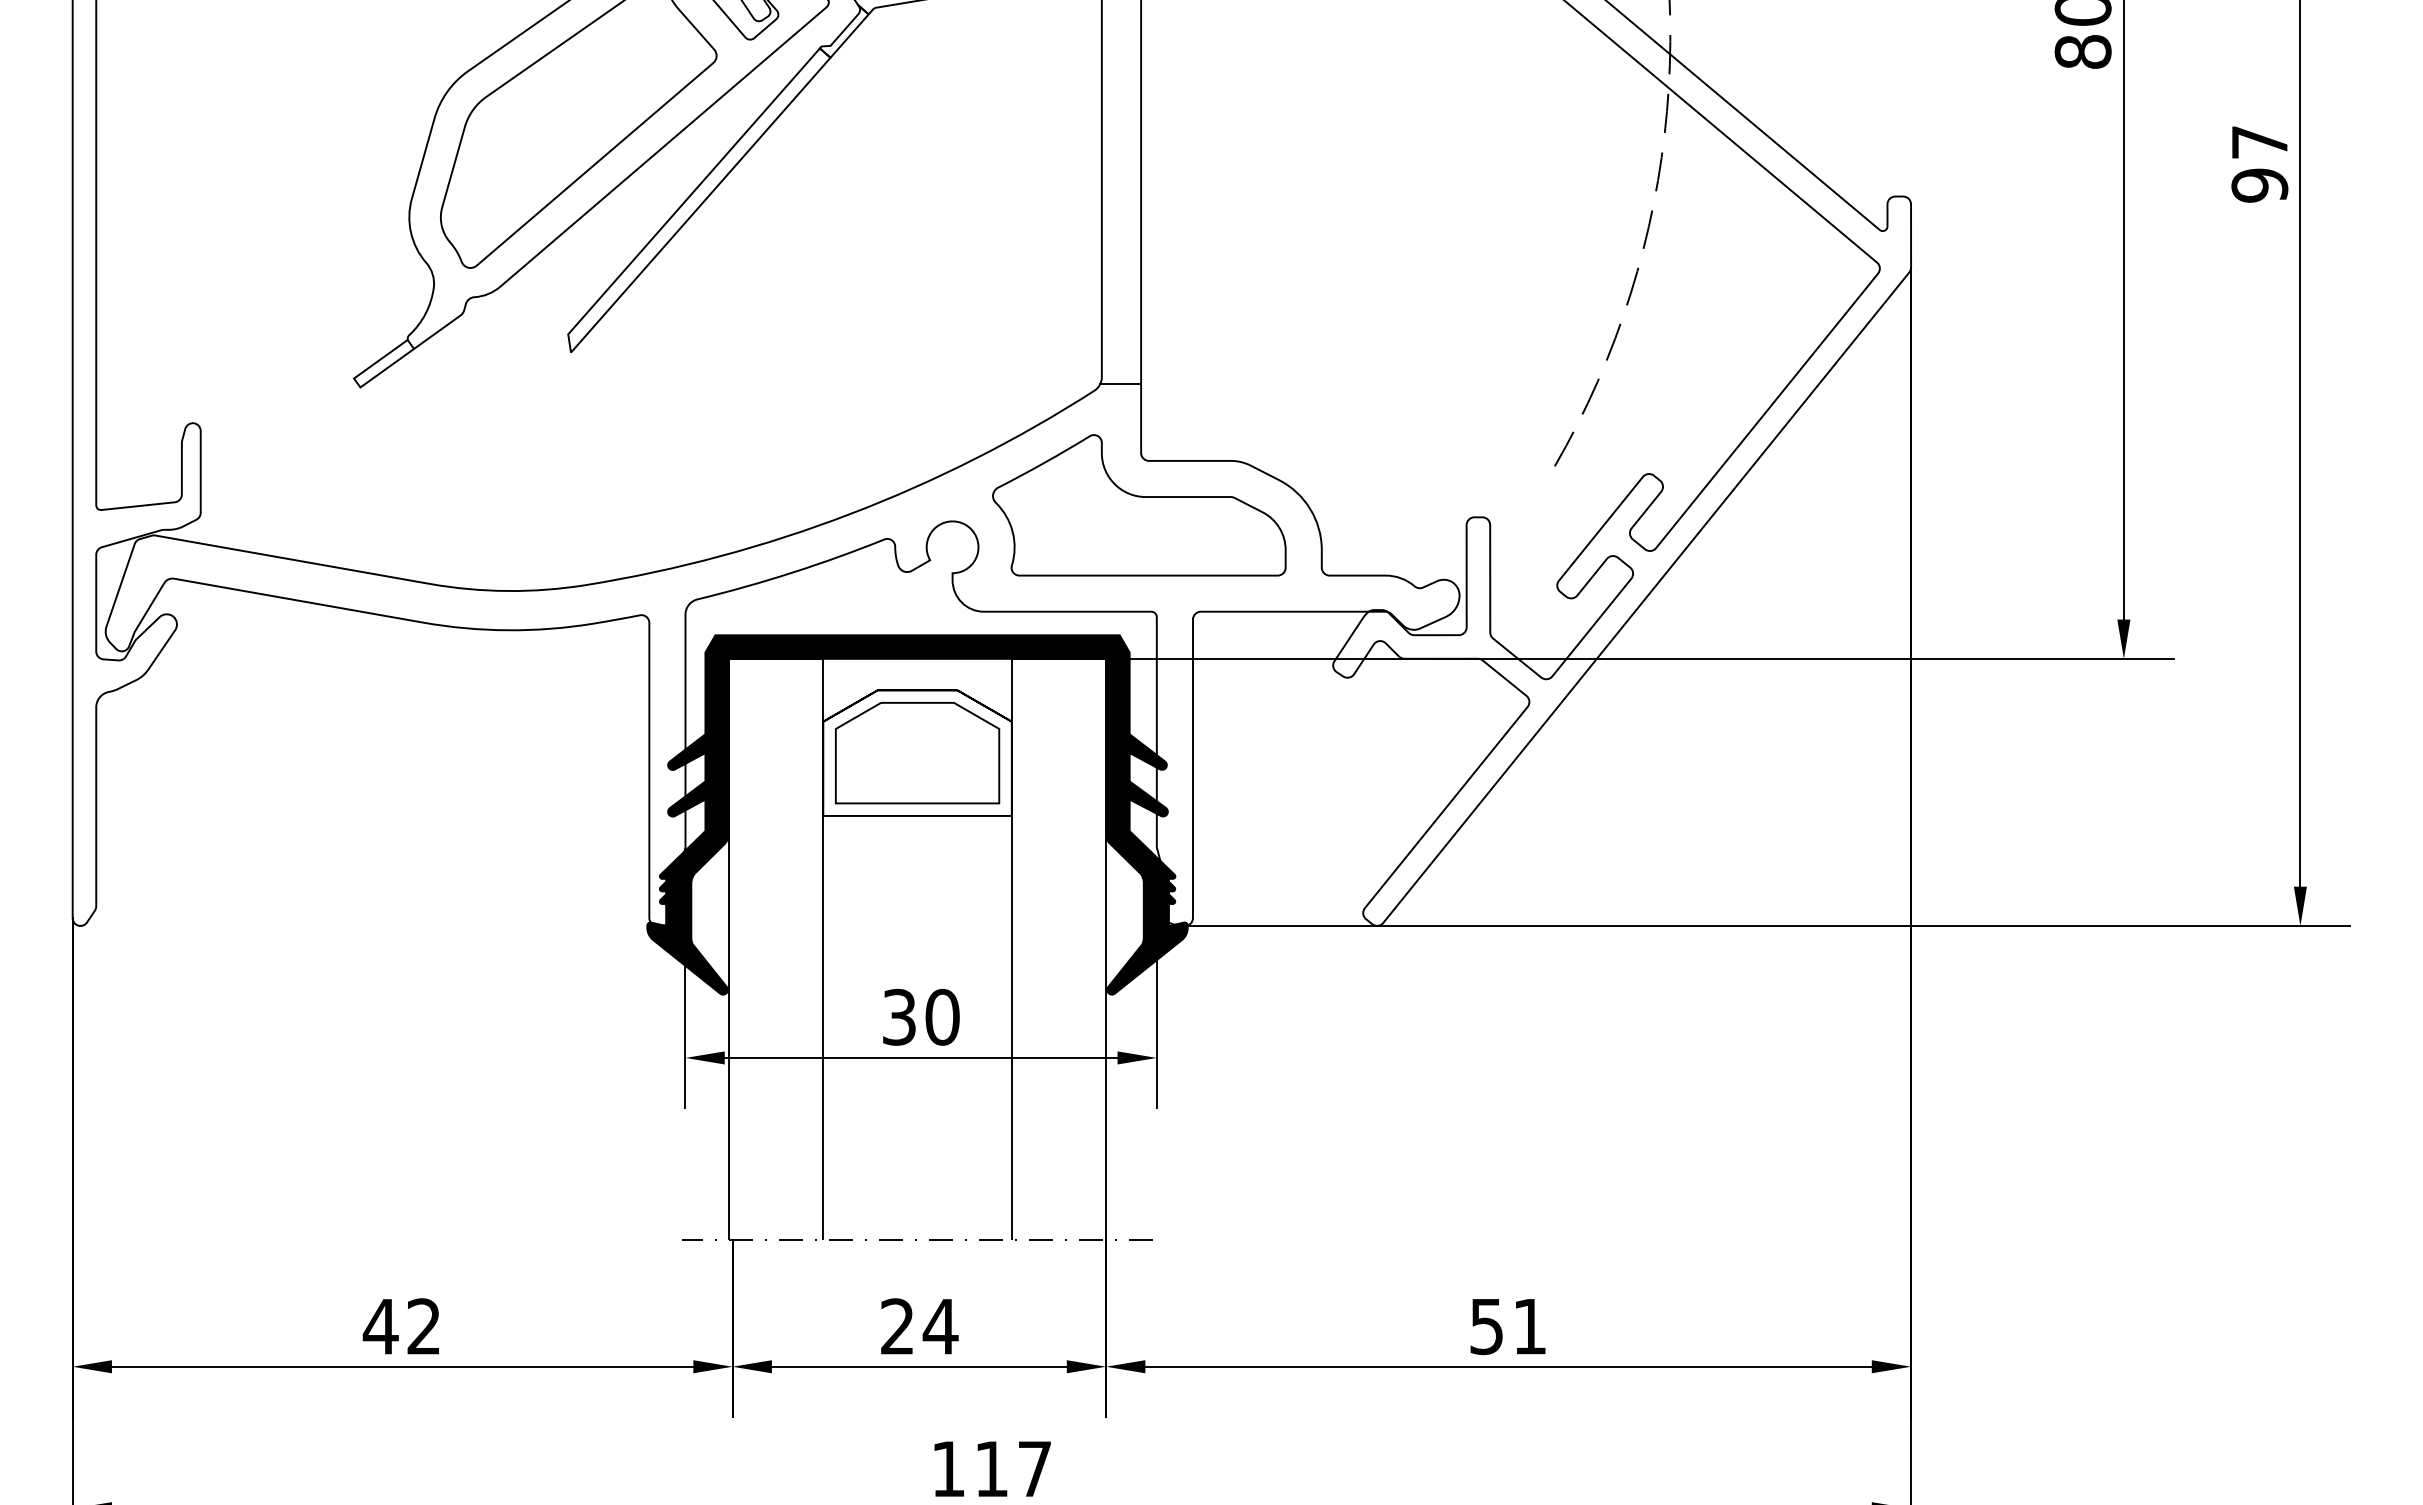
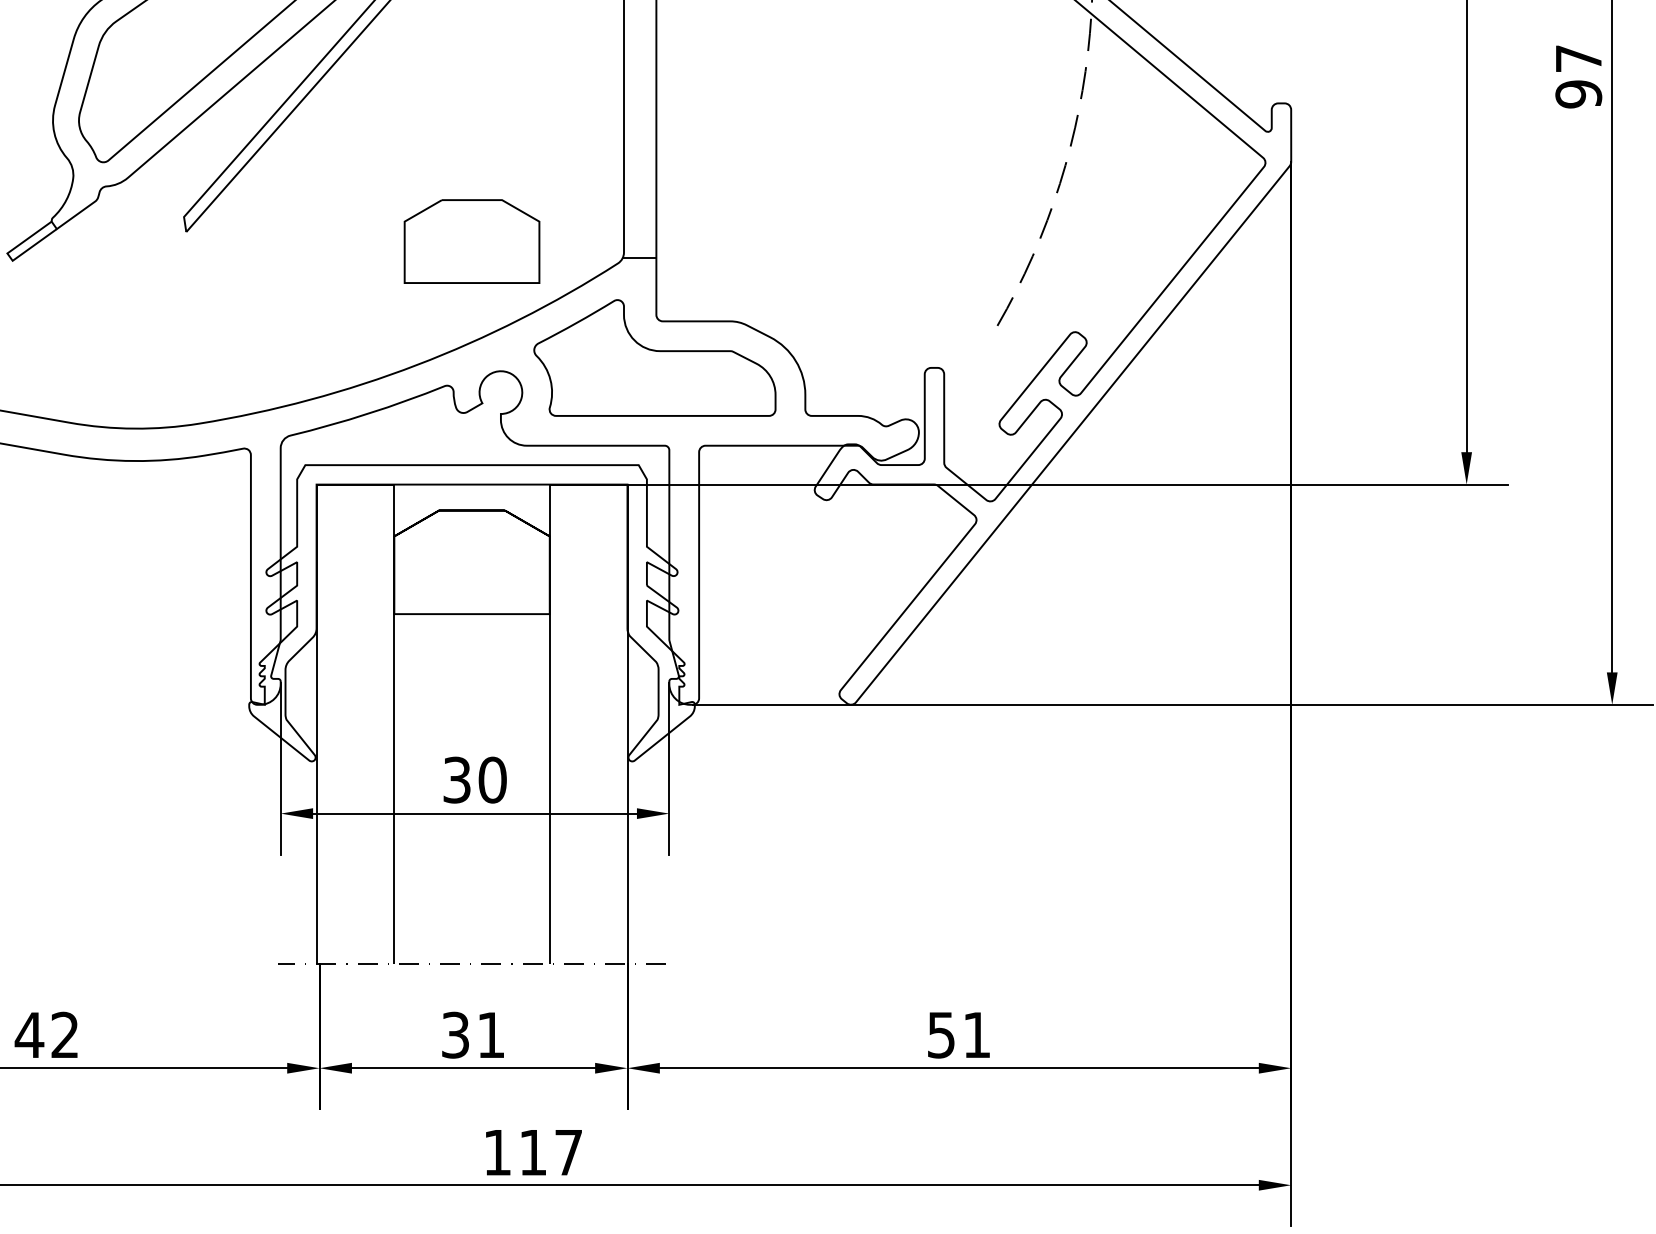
part: (917, 753) -> (472, 241), moved
fill: (917, 814) -> (472, 612), removed
text: (919, 1326) -> (473, 1035), 24 -> 31

